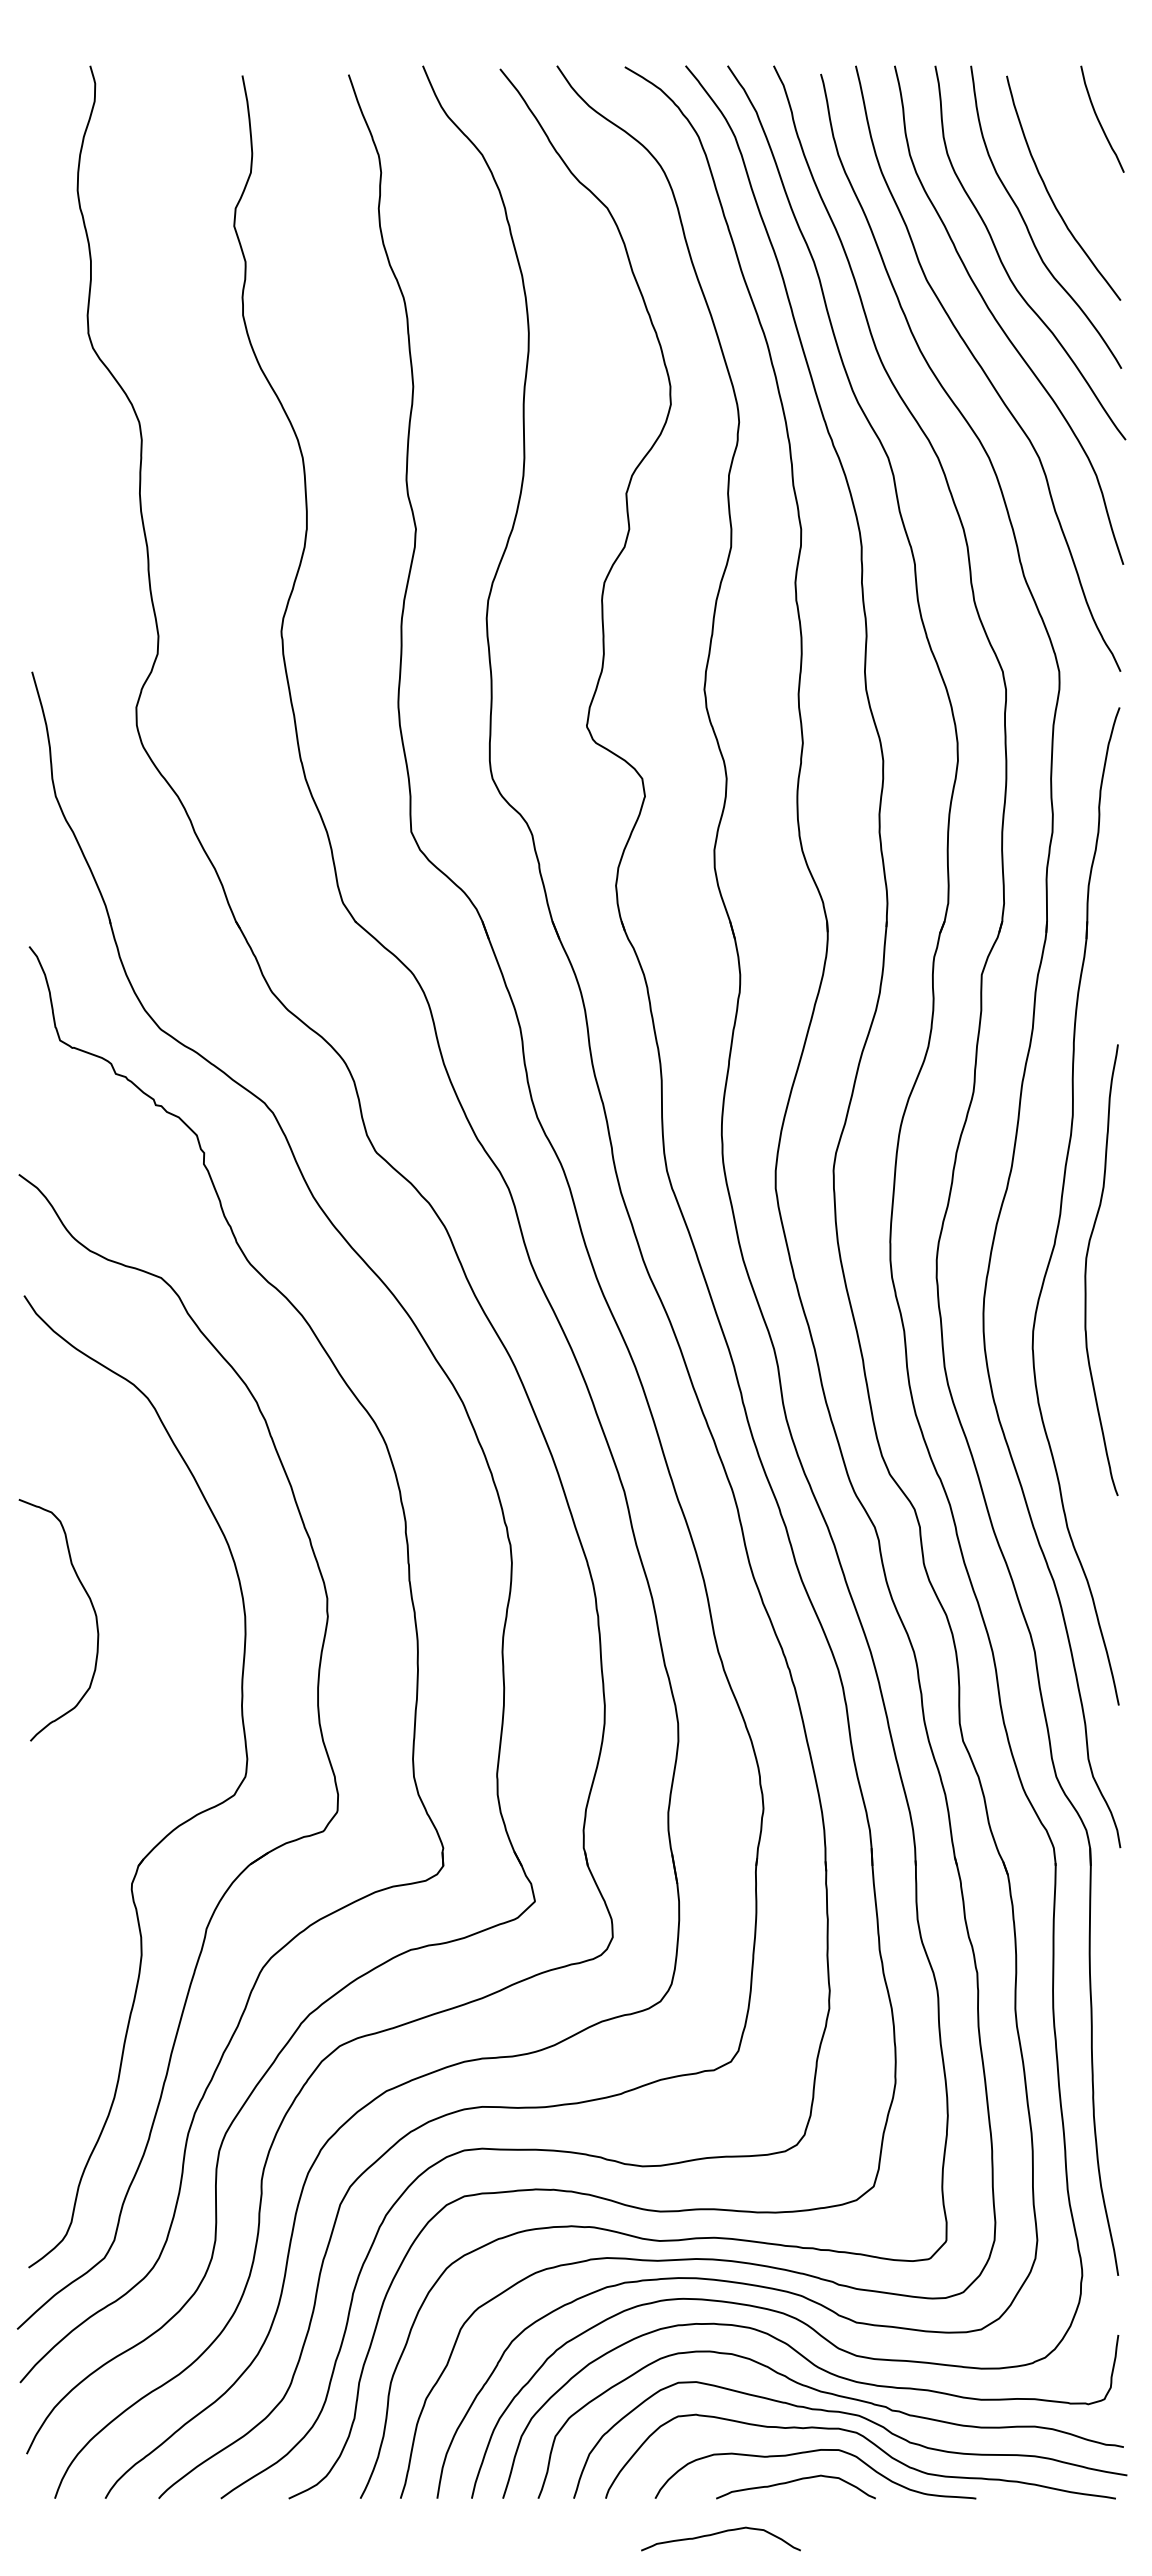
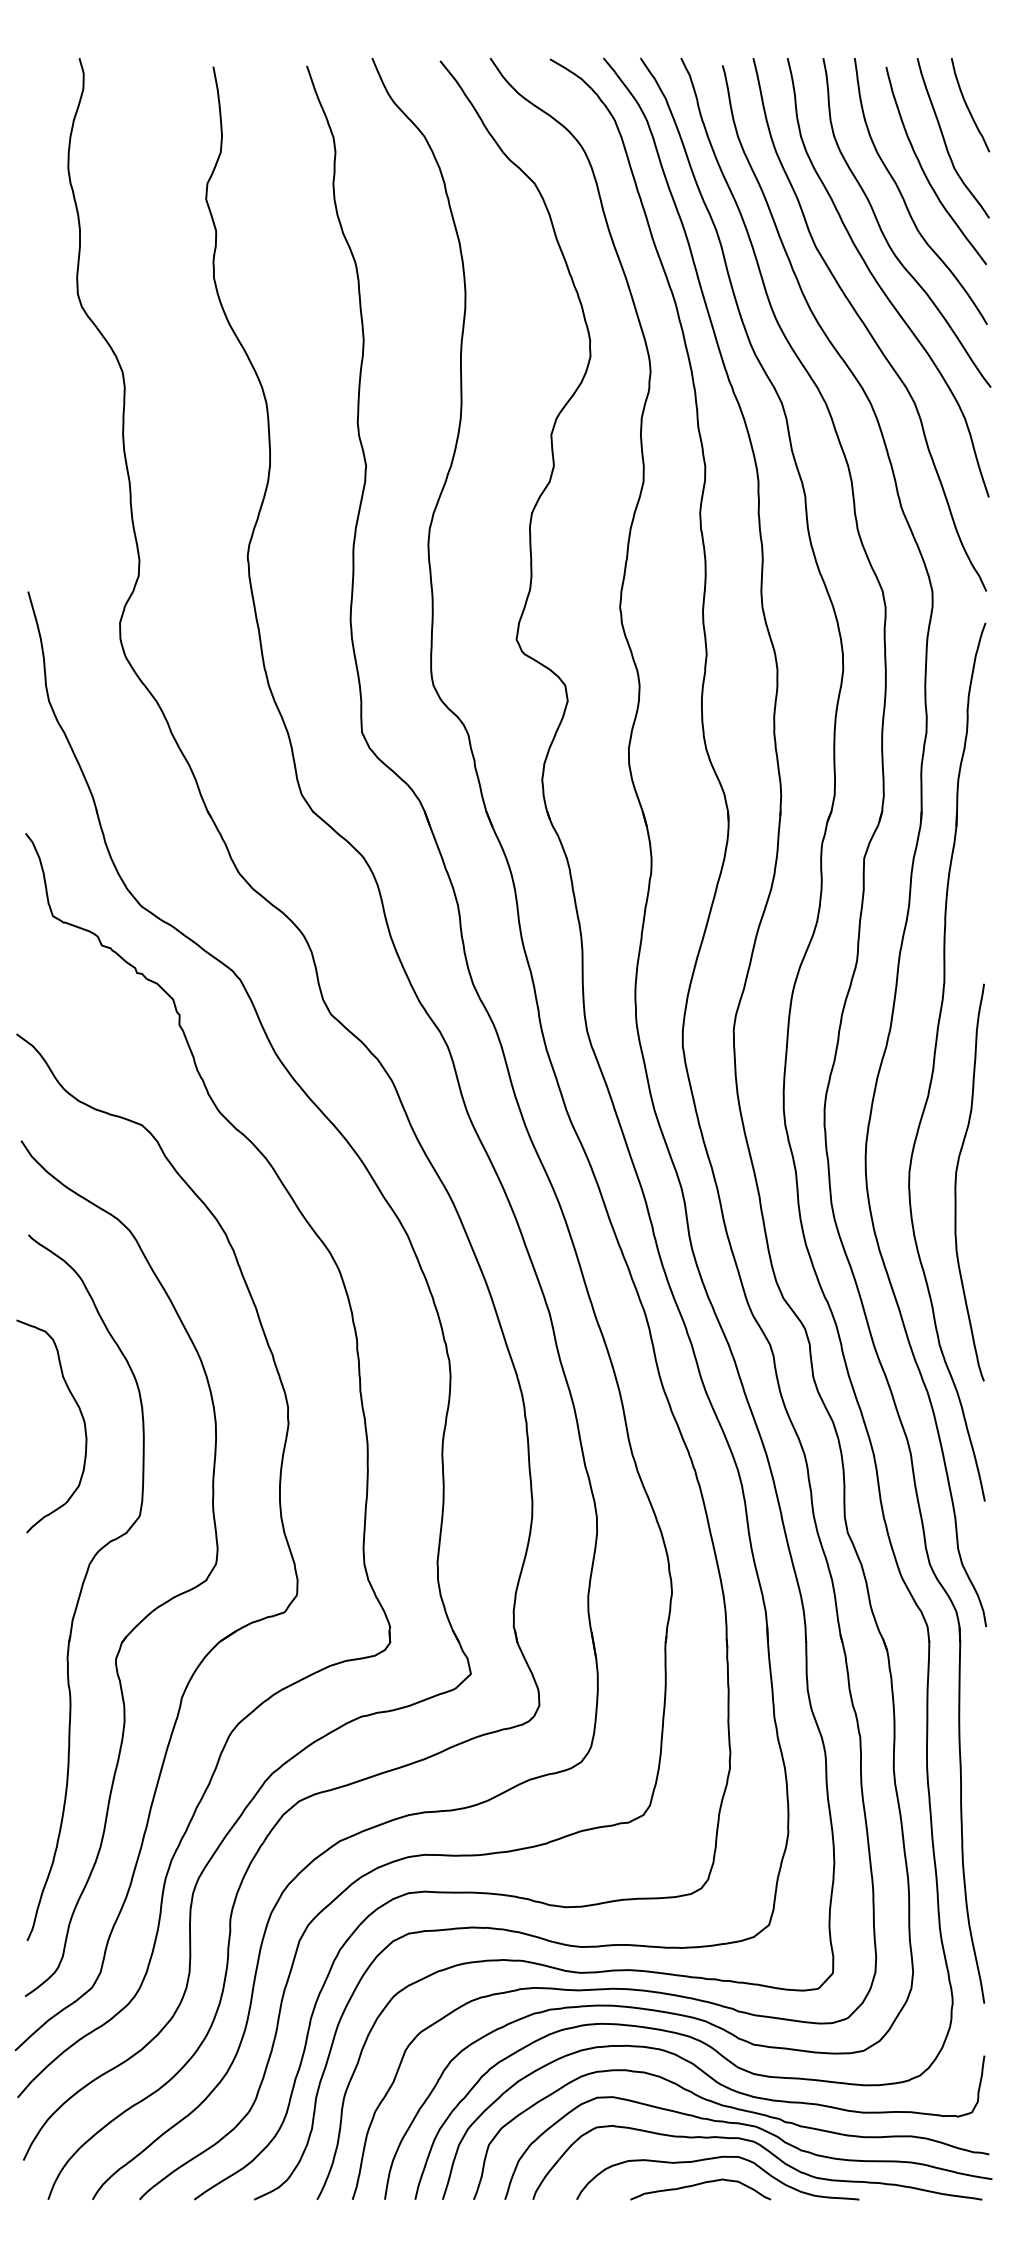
curve: (1073, 157) -> (944, 138), added
curve: (1086, 1270) -> (956, 1182), moved
part: (97, 1803) -> (85, 1587), added
curve: (720, 2533) -> (634, 2230), removed

